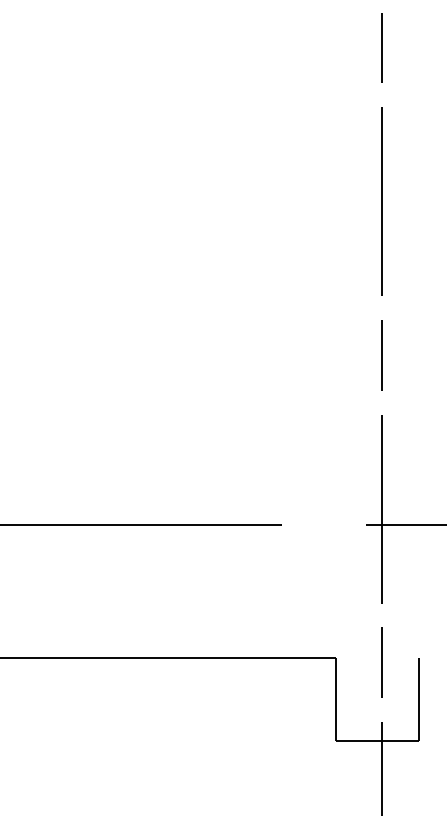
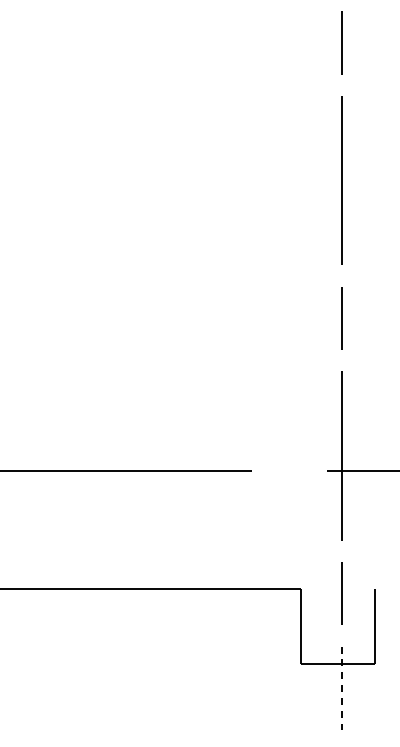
line: (381, 768) -> (341, 688), solid -> dashed

